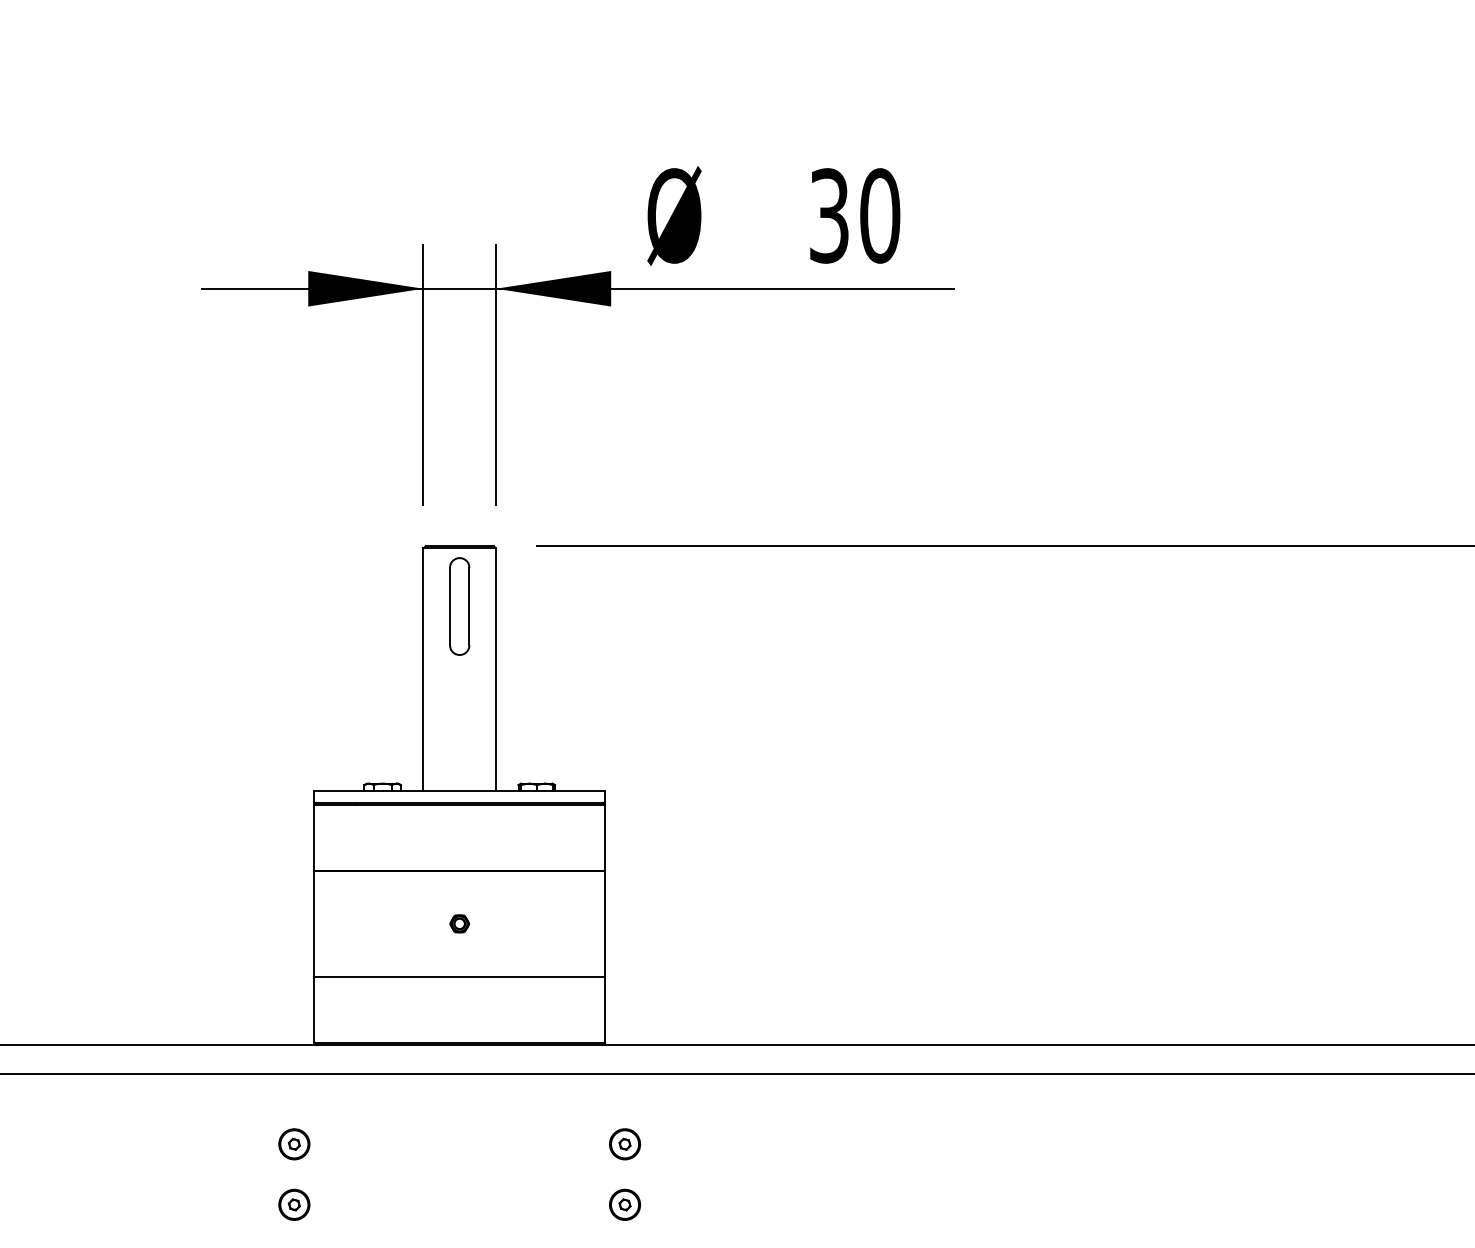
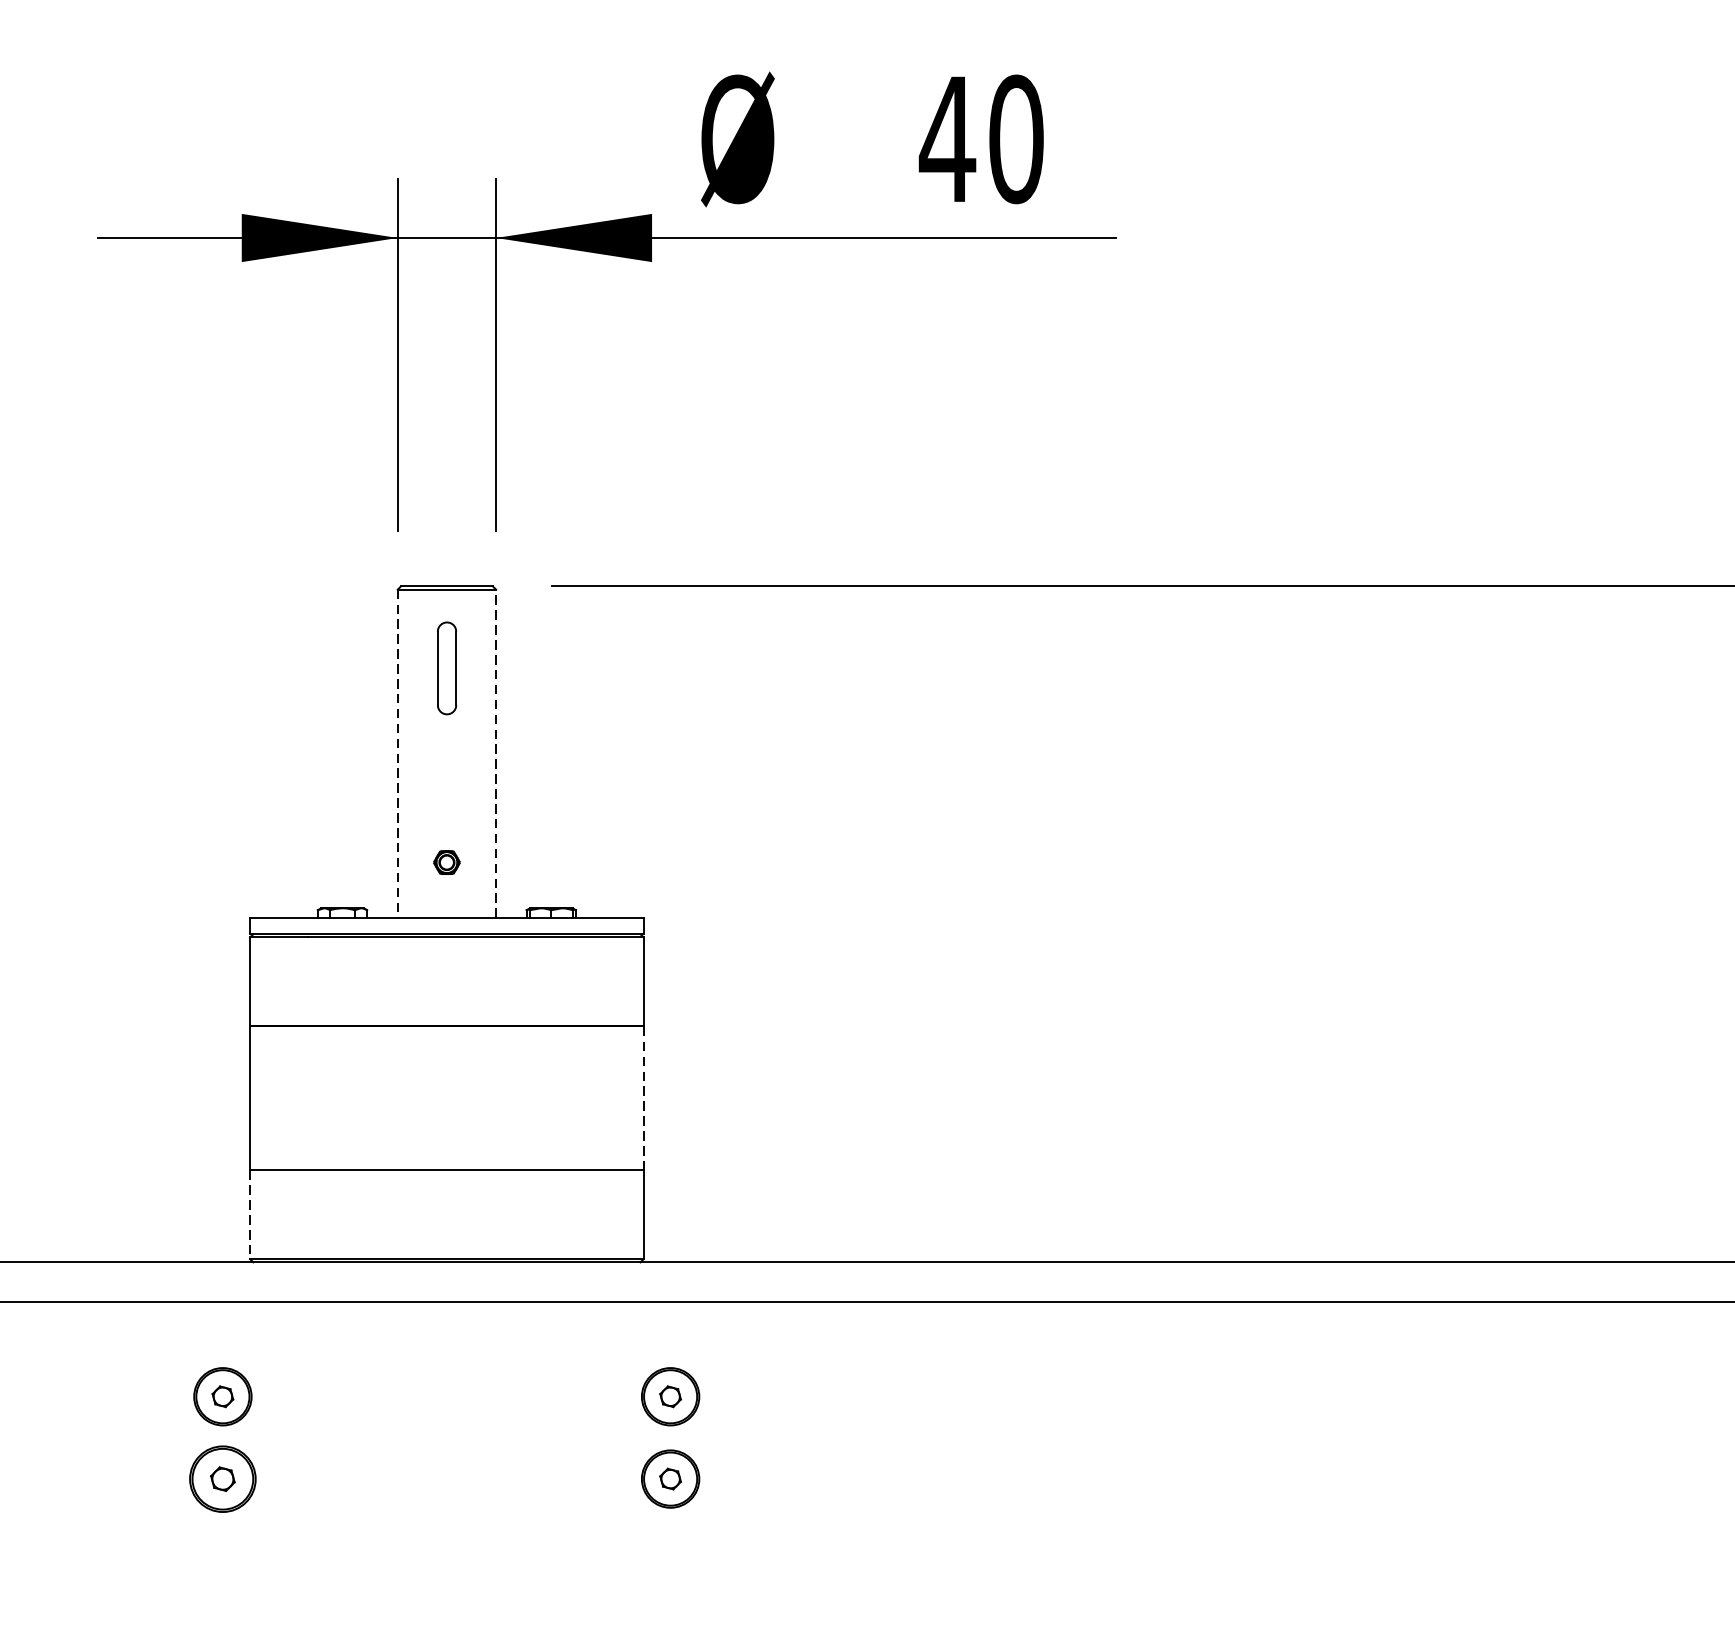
text: (829, 215) -> (947, 138), 30 -> 40
part: (459, 606) -> (446, 668), size x0.7
line: (496, 669) -> (496, 753), solid -> dashed
line: (423, 670) -> (397, 755), solid -> dashed
part: (459, 923) -> (446, 862), moved
line: (605, 923) -> (644, 1097), solid -> dashed
line: (314, 1009) -> (250, 1214), solid -> dashed
part: (294, 1144) -> (223, 1397), size x1.4
part: (625, 1144) -> (671, 1397), size x1.4
part: (294, 1204) -> (223, 1478), size x1.6
part: (625, 1204) -> (671, 1478), size x1.4

